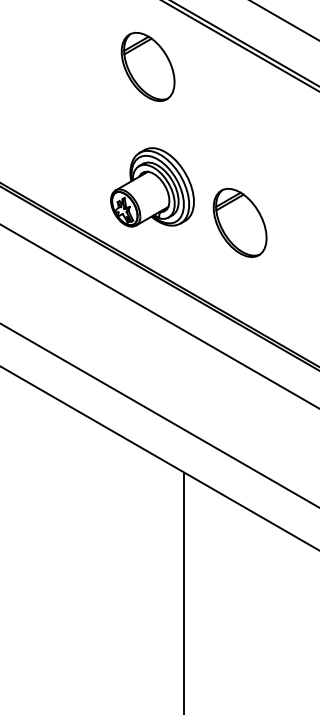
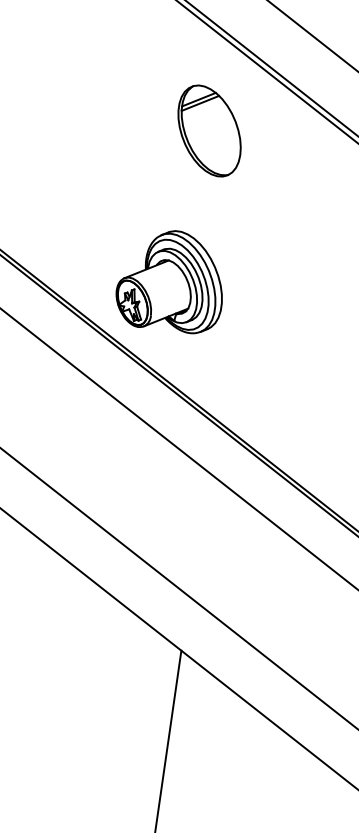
part: (152, 187) -> (171, 281), moved
part: (239, 222) -> (296, 344), removed

